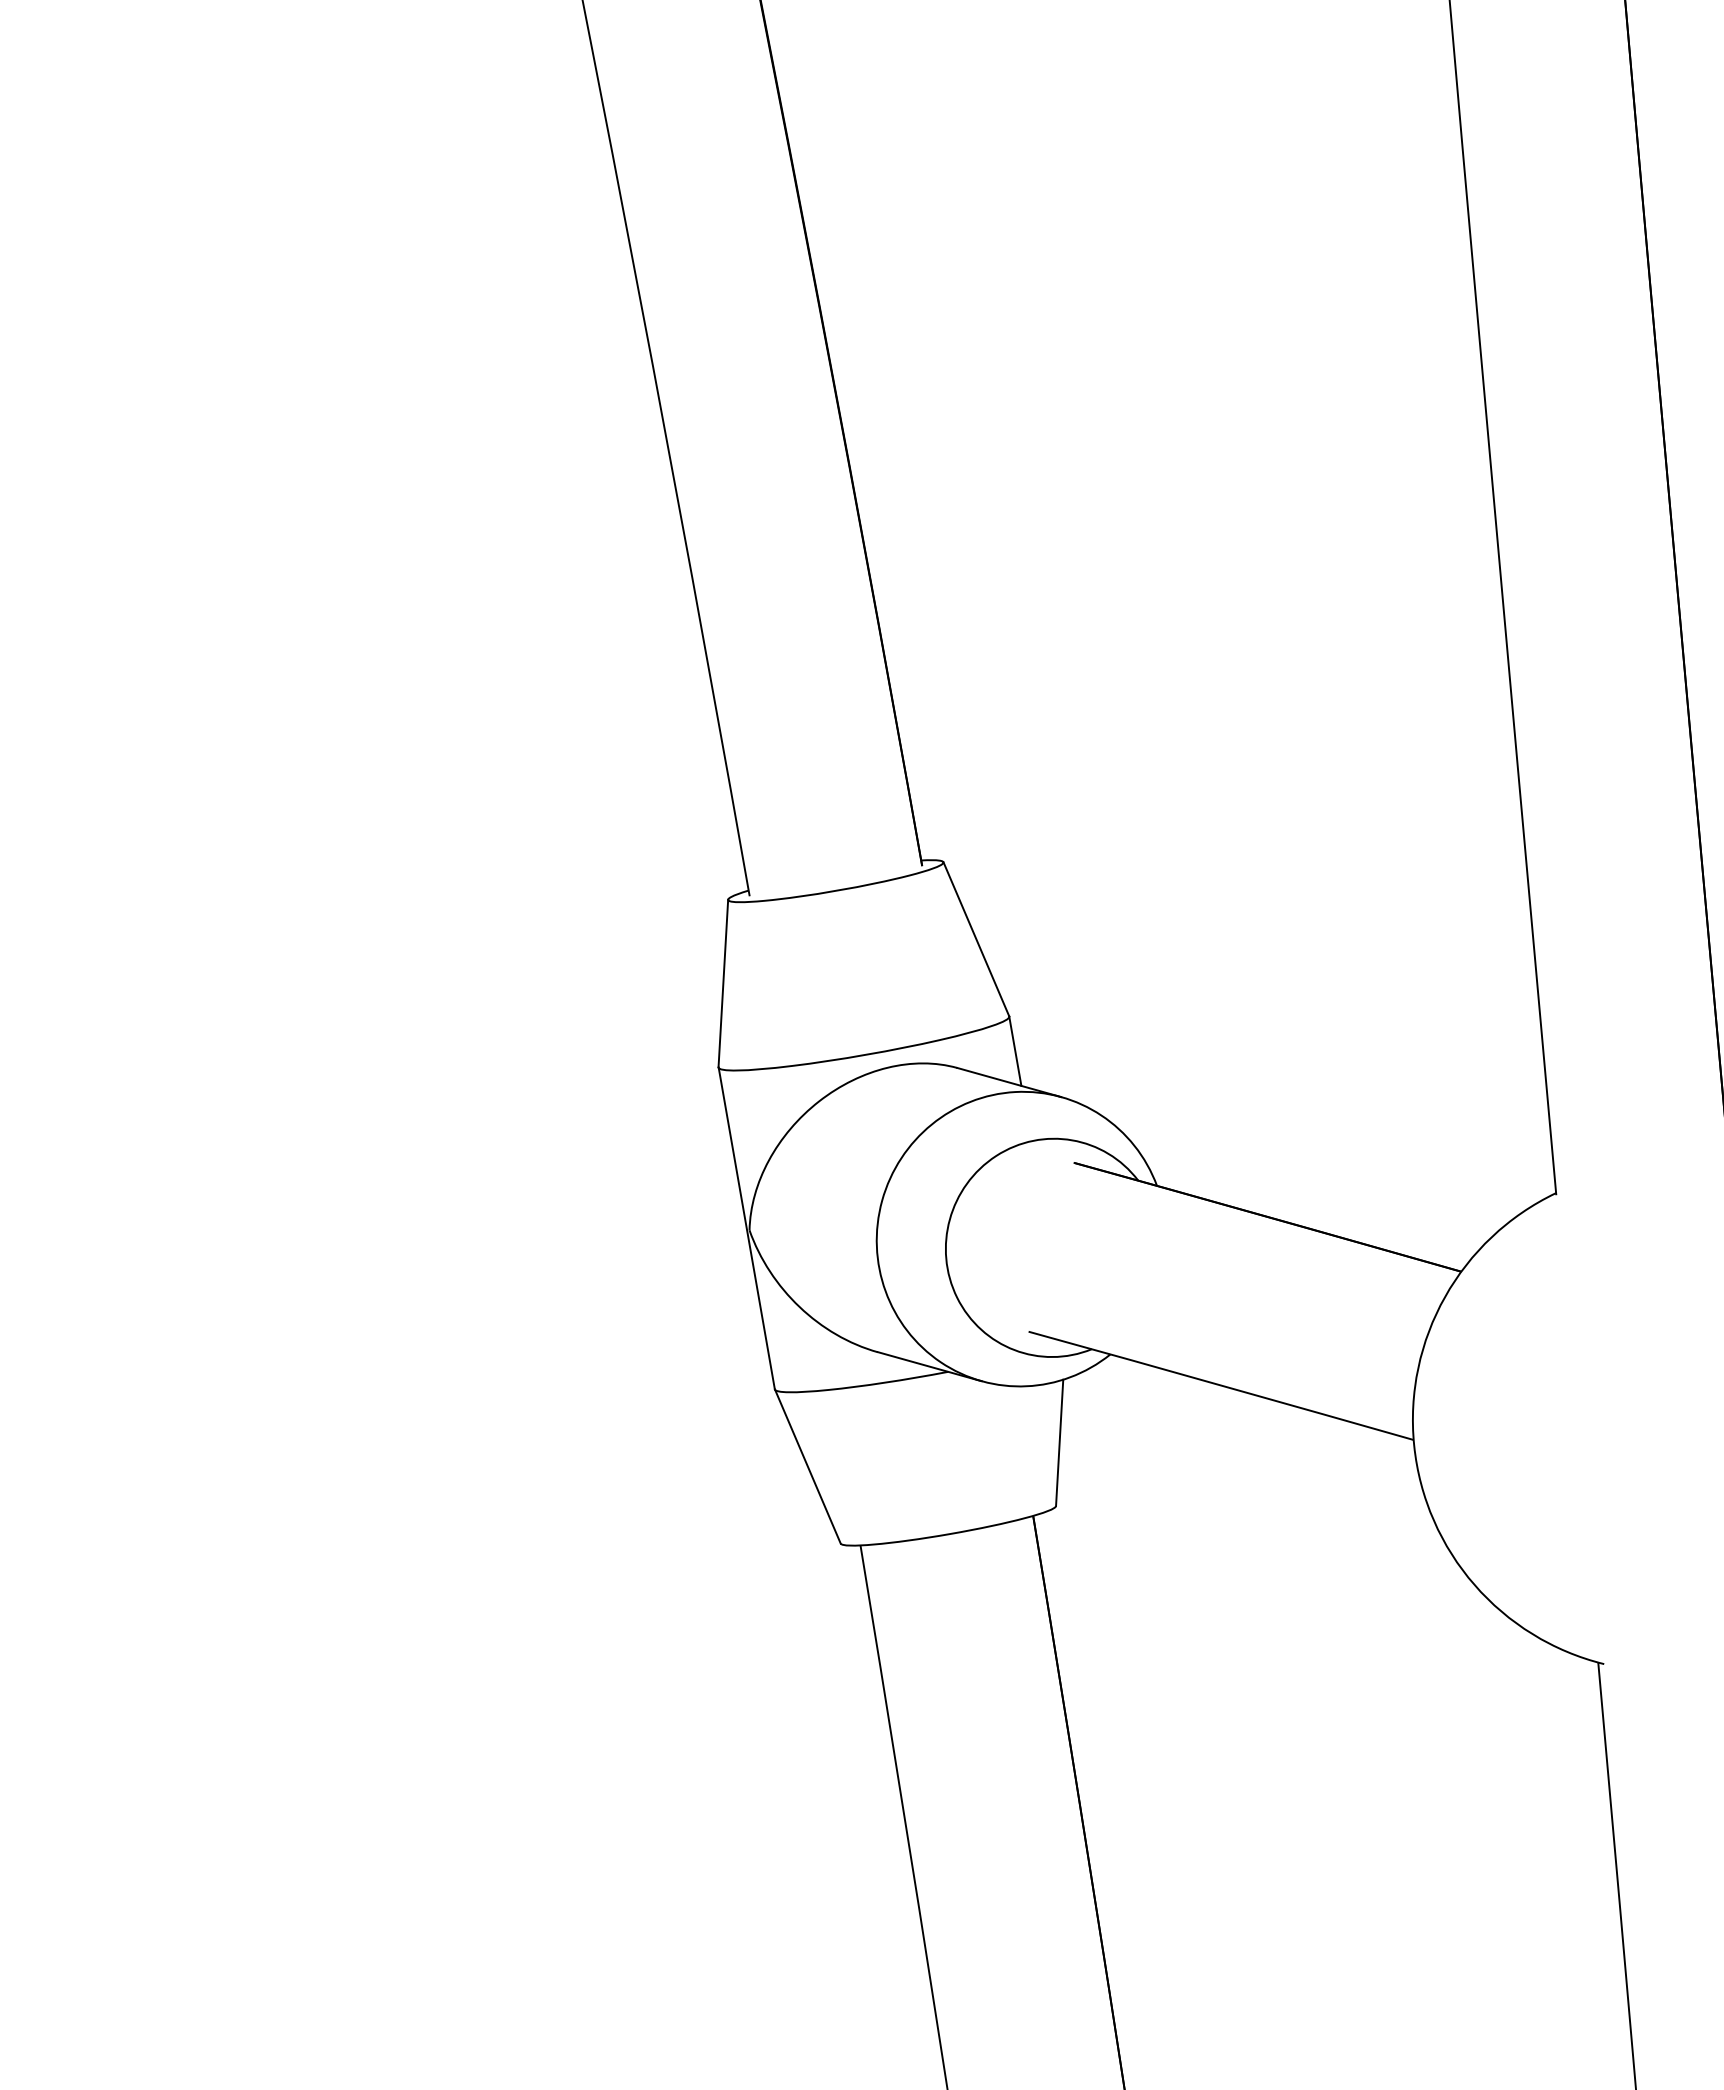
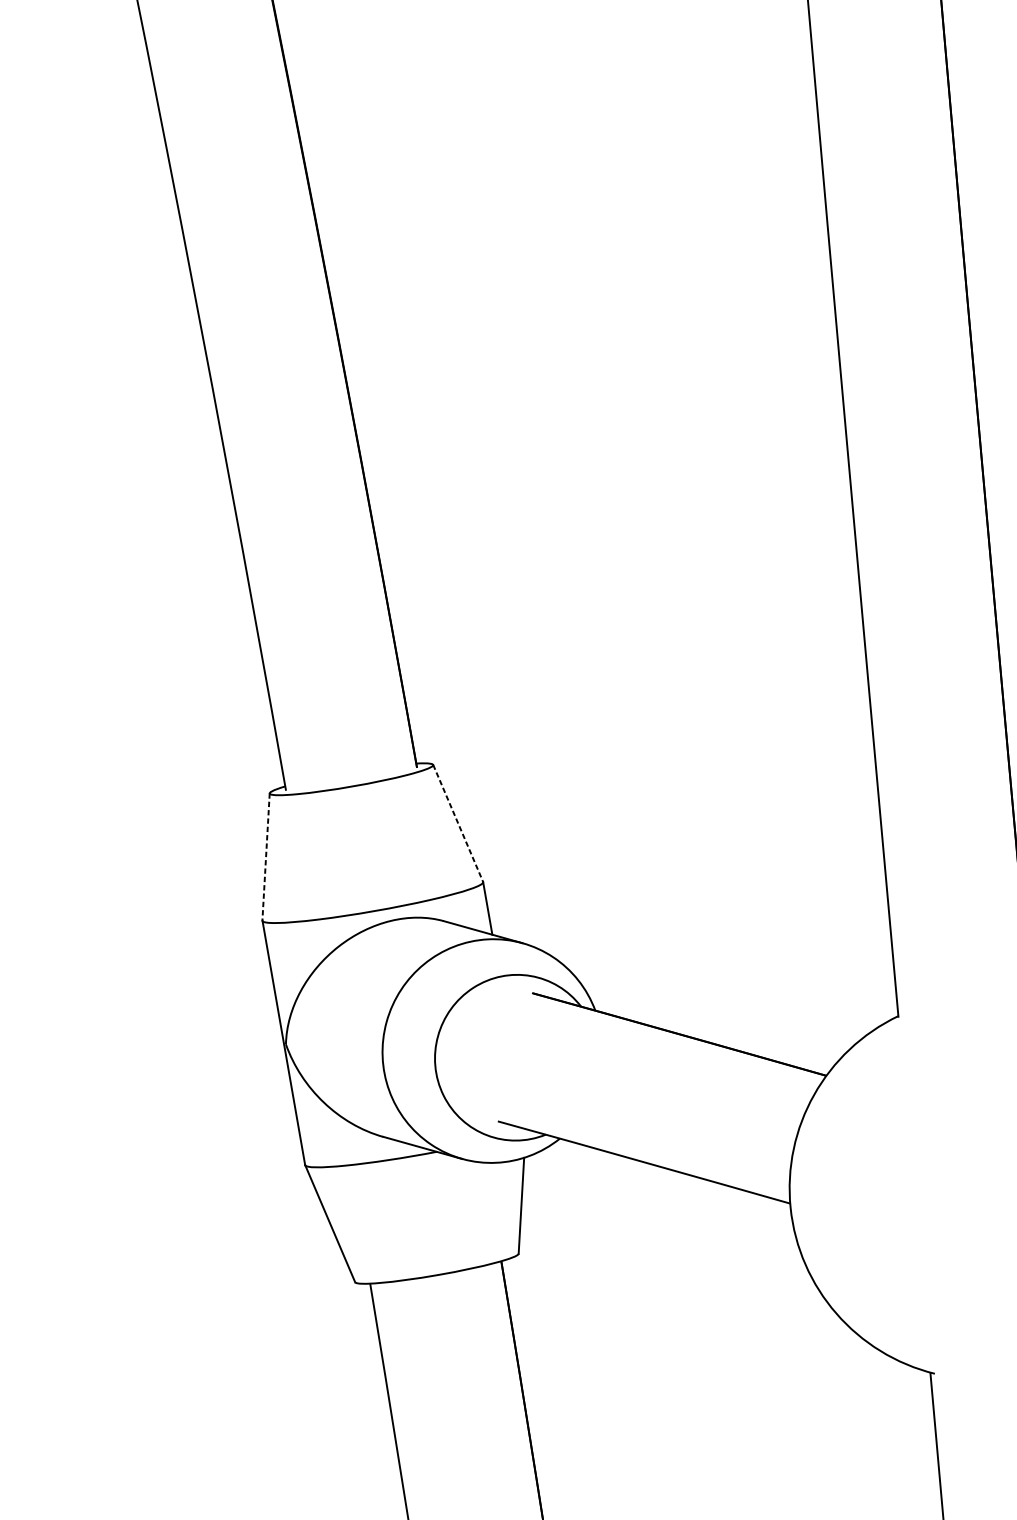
line: (976, 939) -> (458, 823), solid -> dashed
line: (723, 983) -> (266, 856), solid -> dashed

